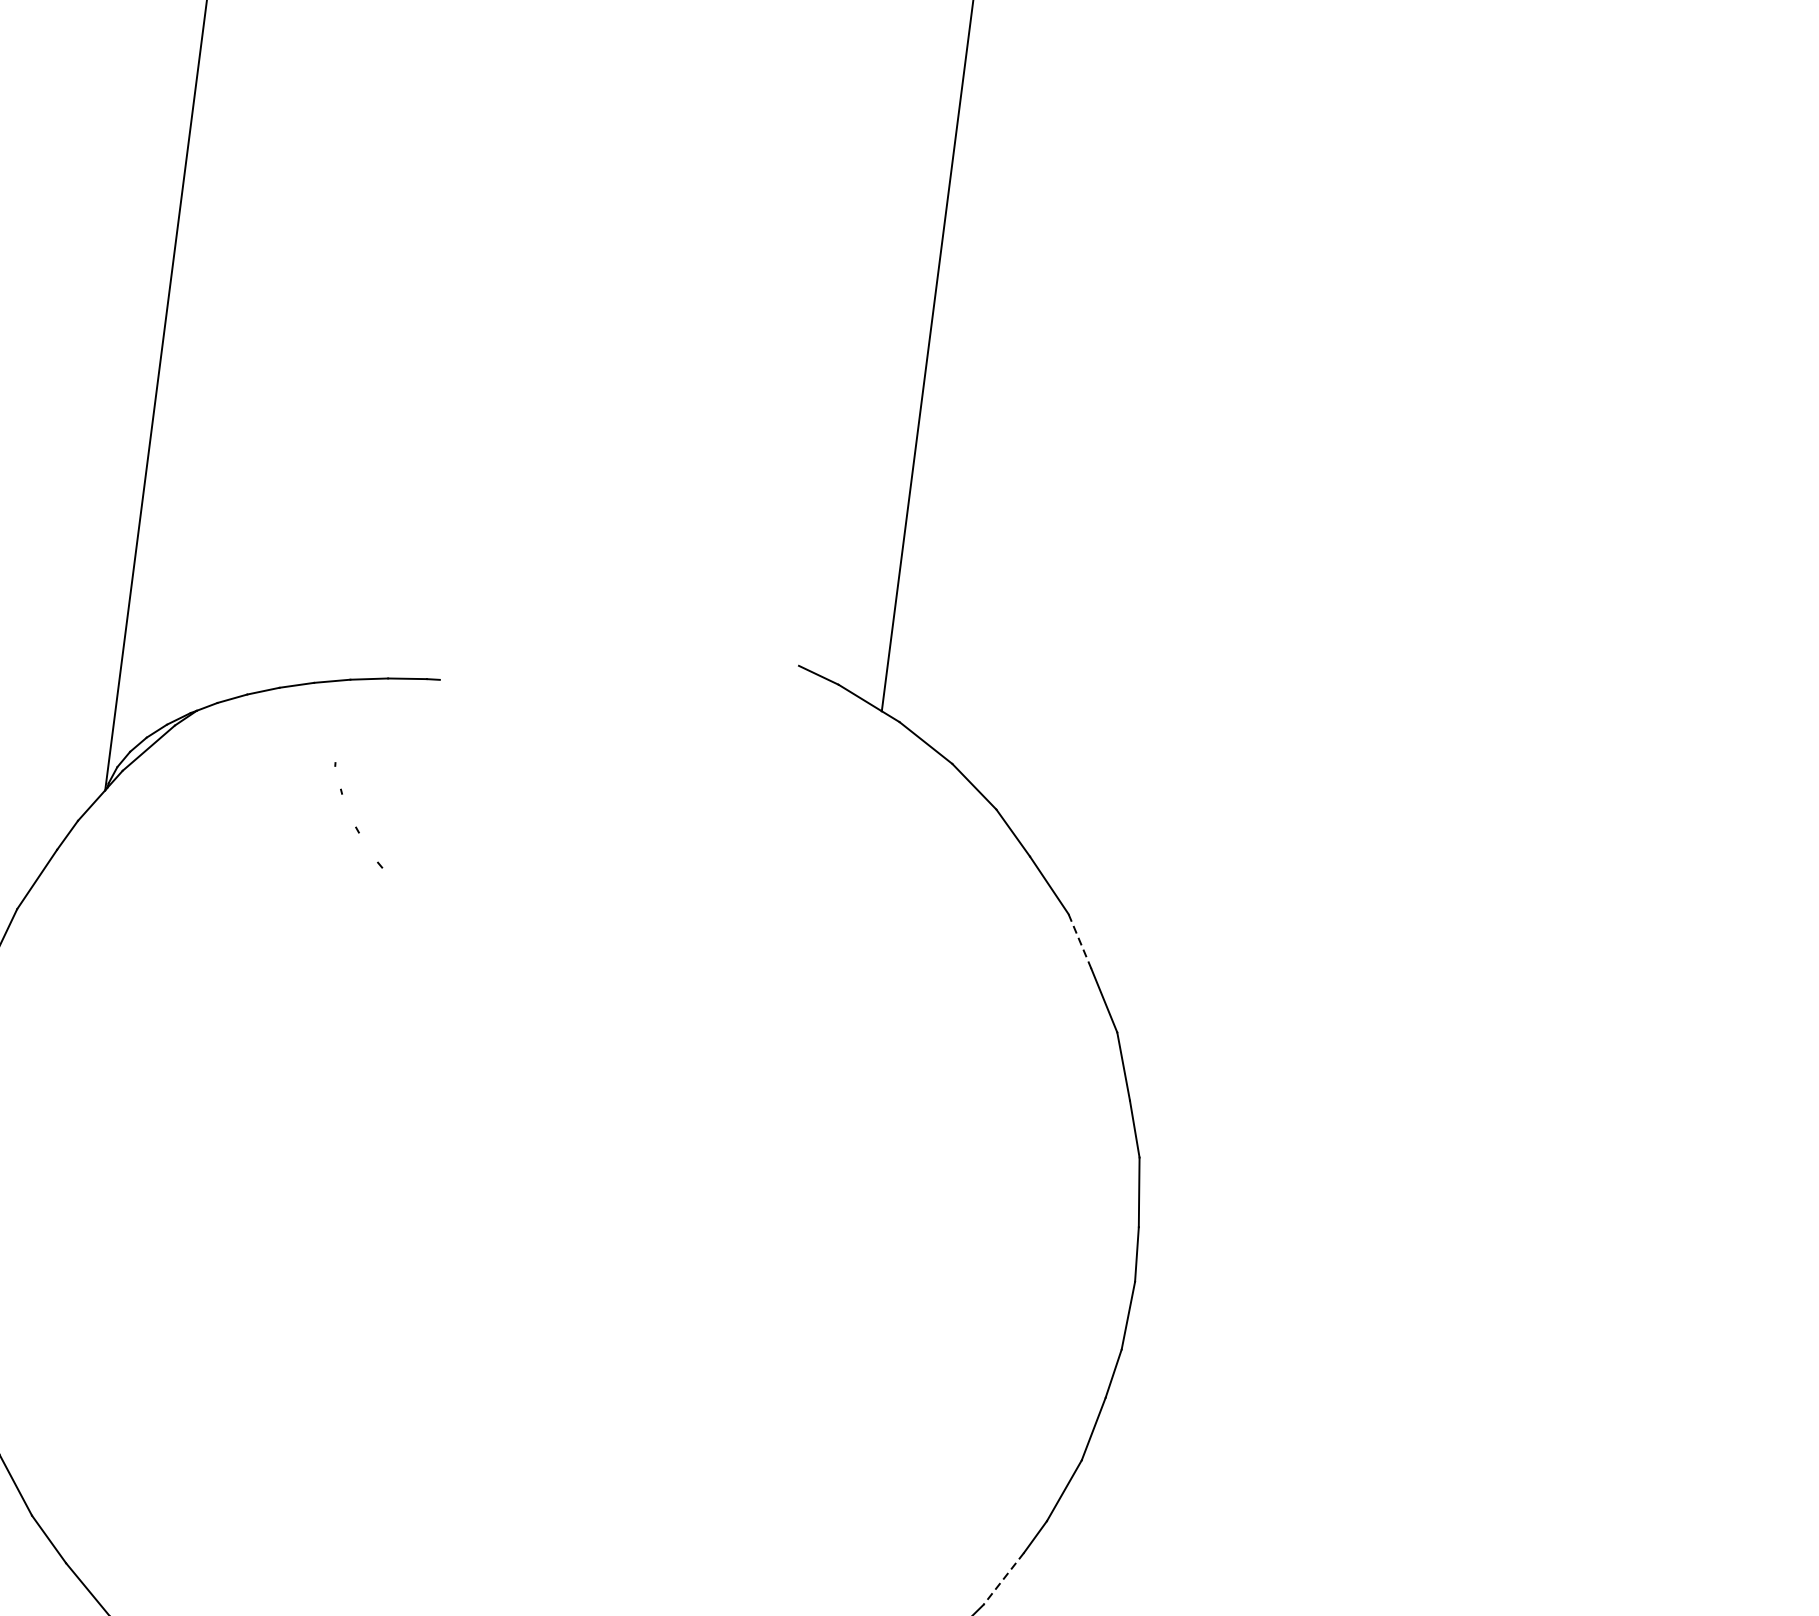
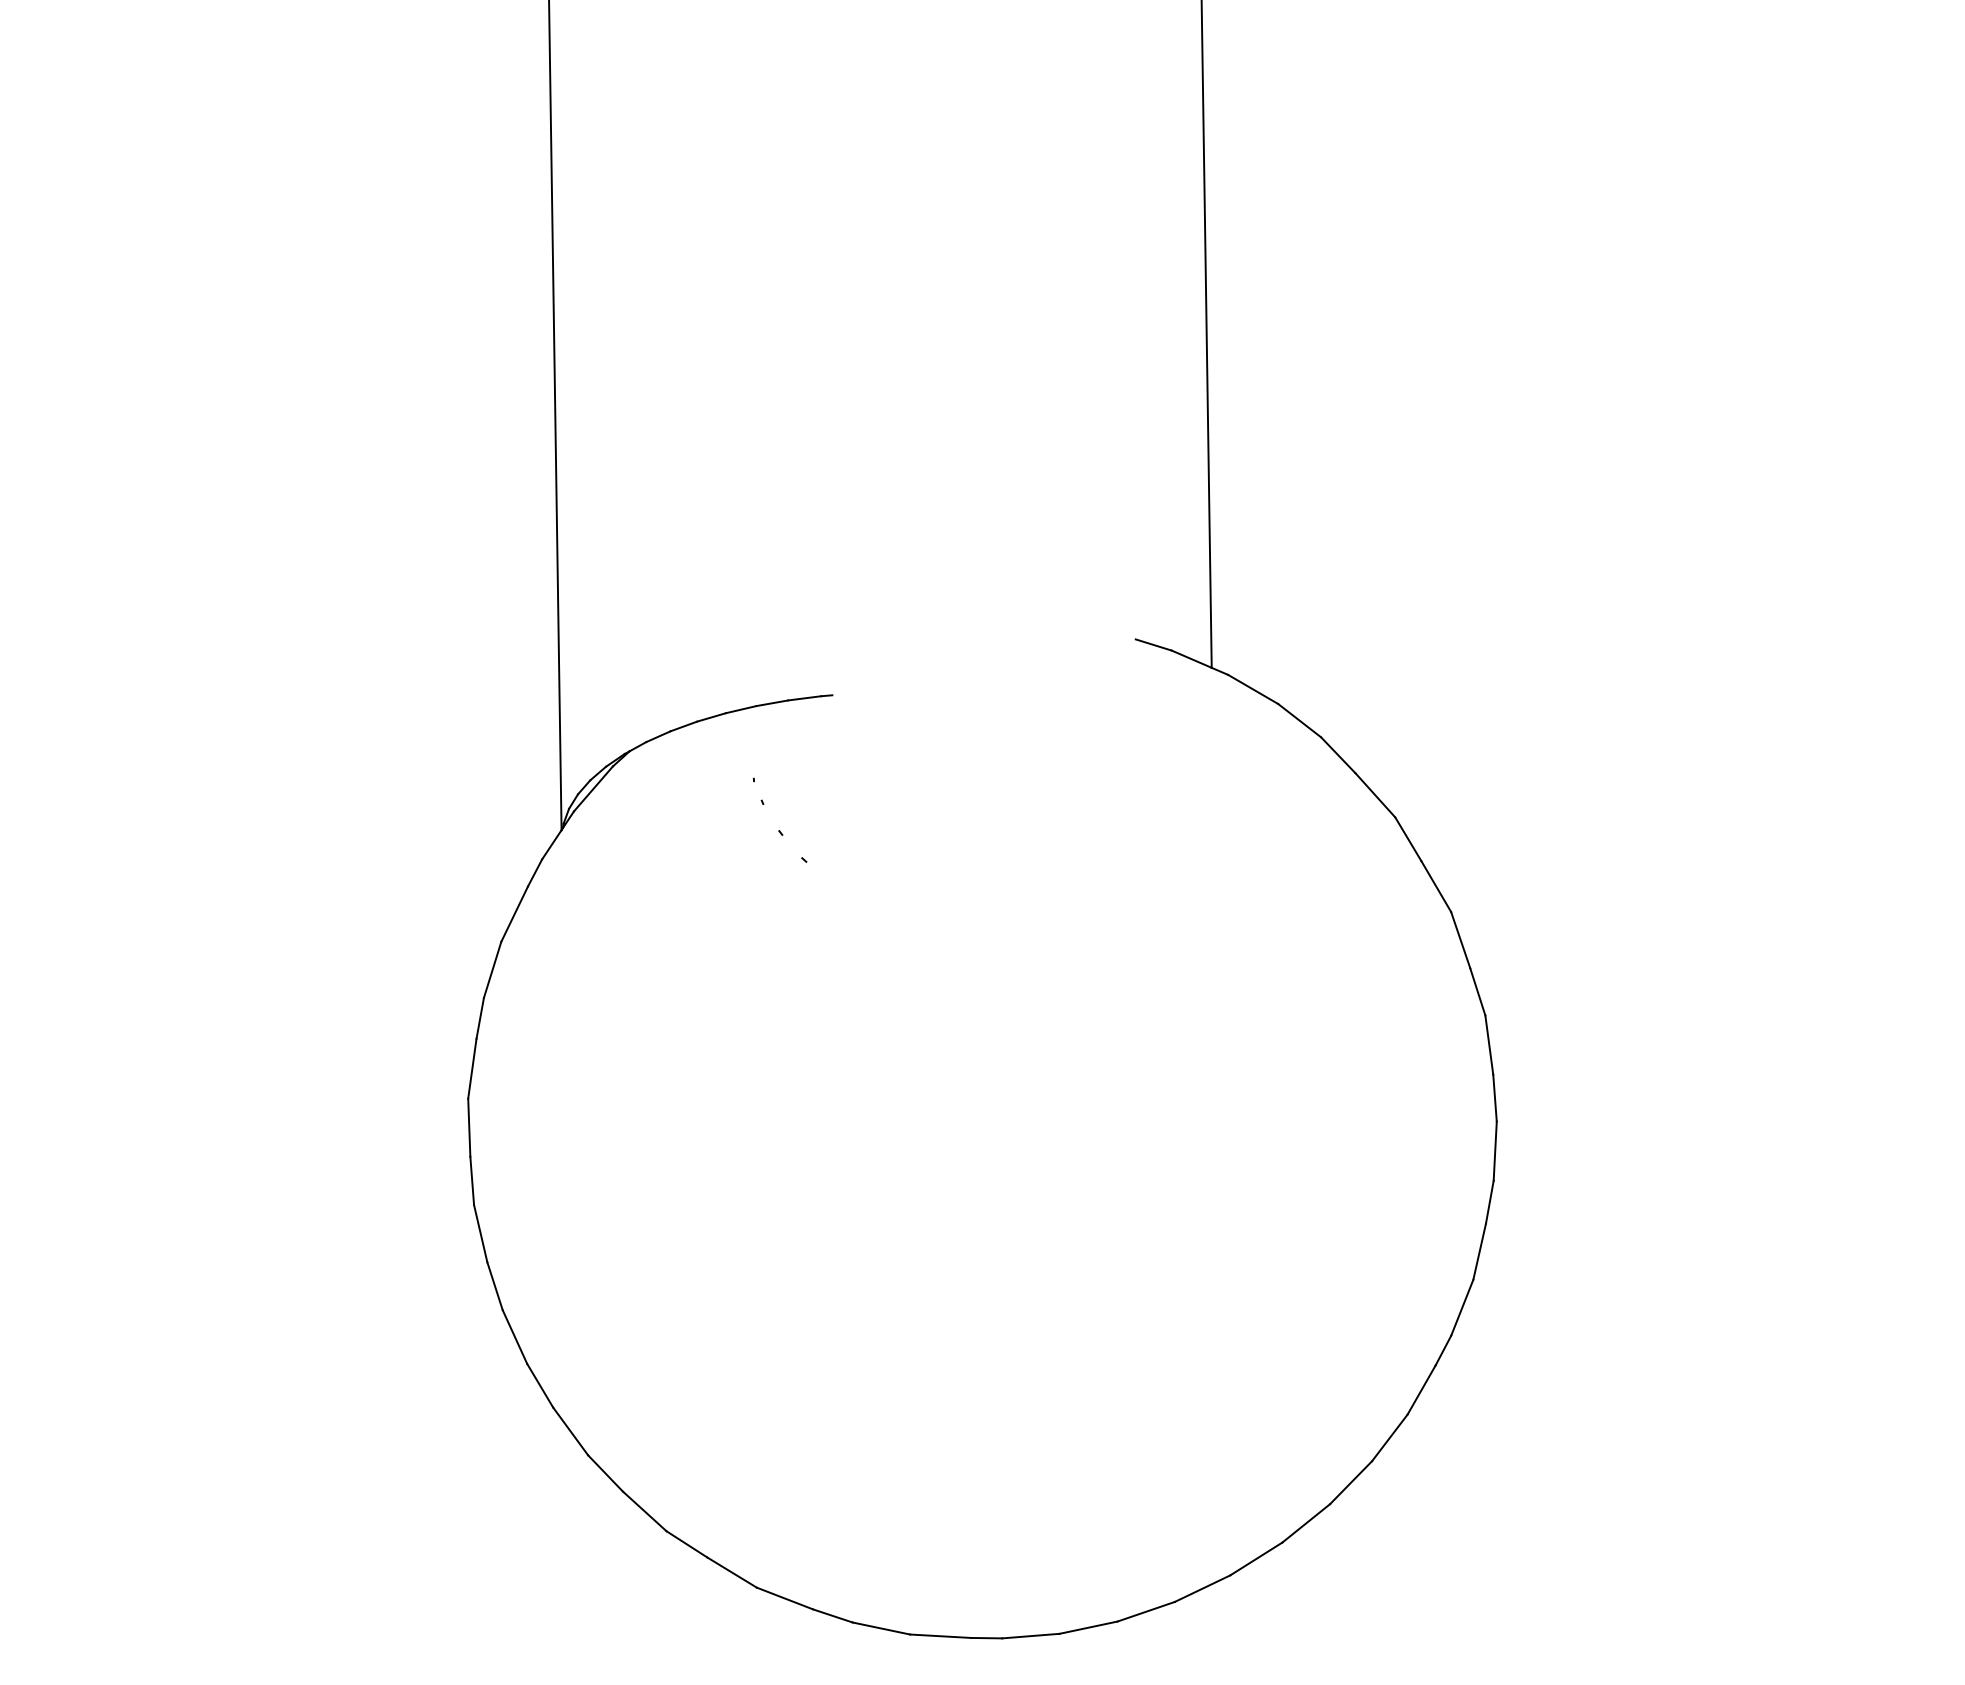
line: (1080, 941) -> (1408, 839), dashed -> solid
line: (1003, 1579) -> (1421, 1390), dashed -> solid

